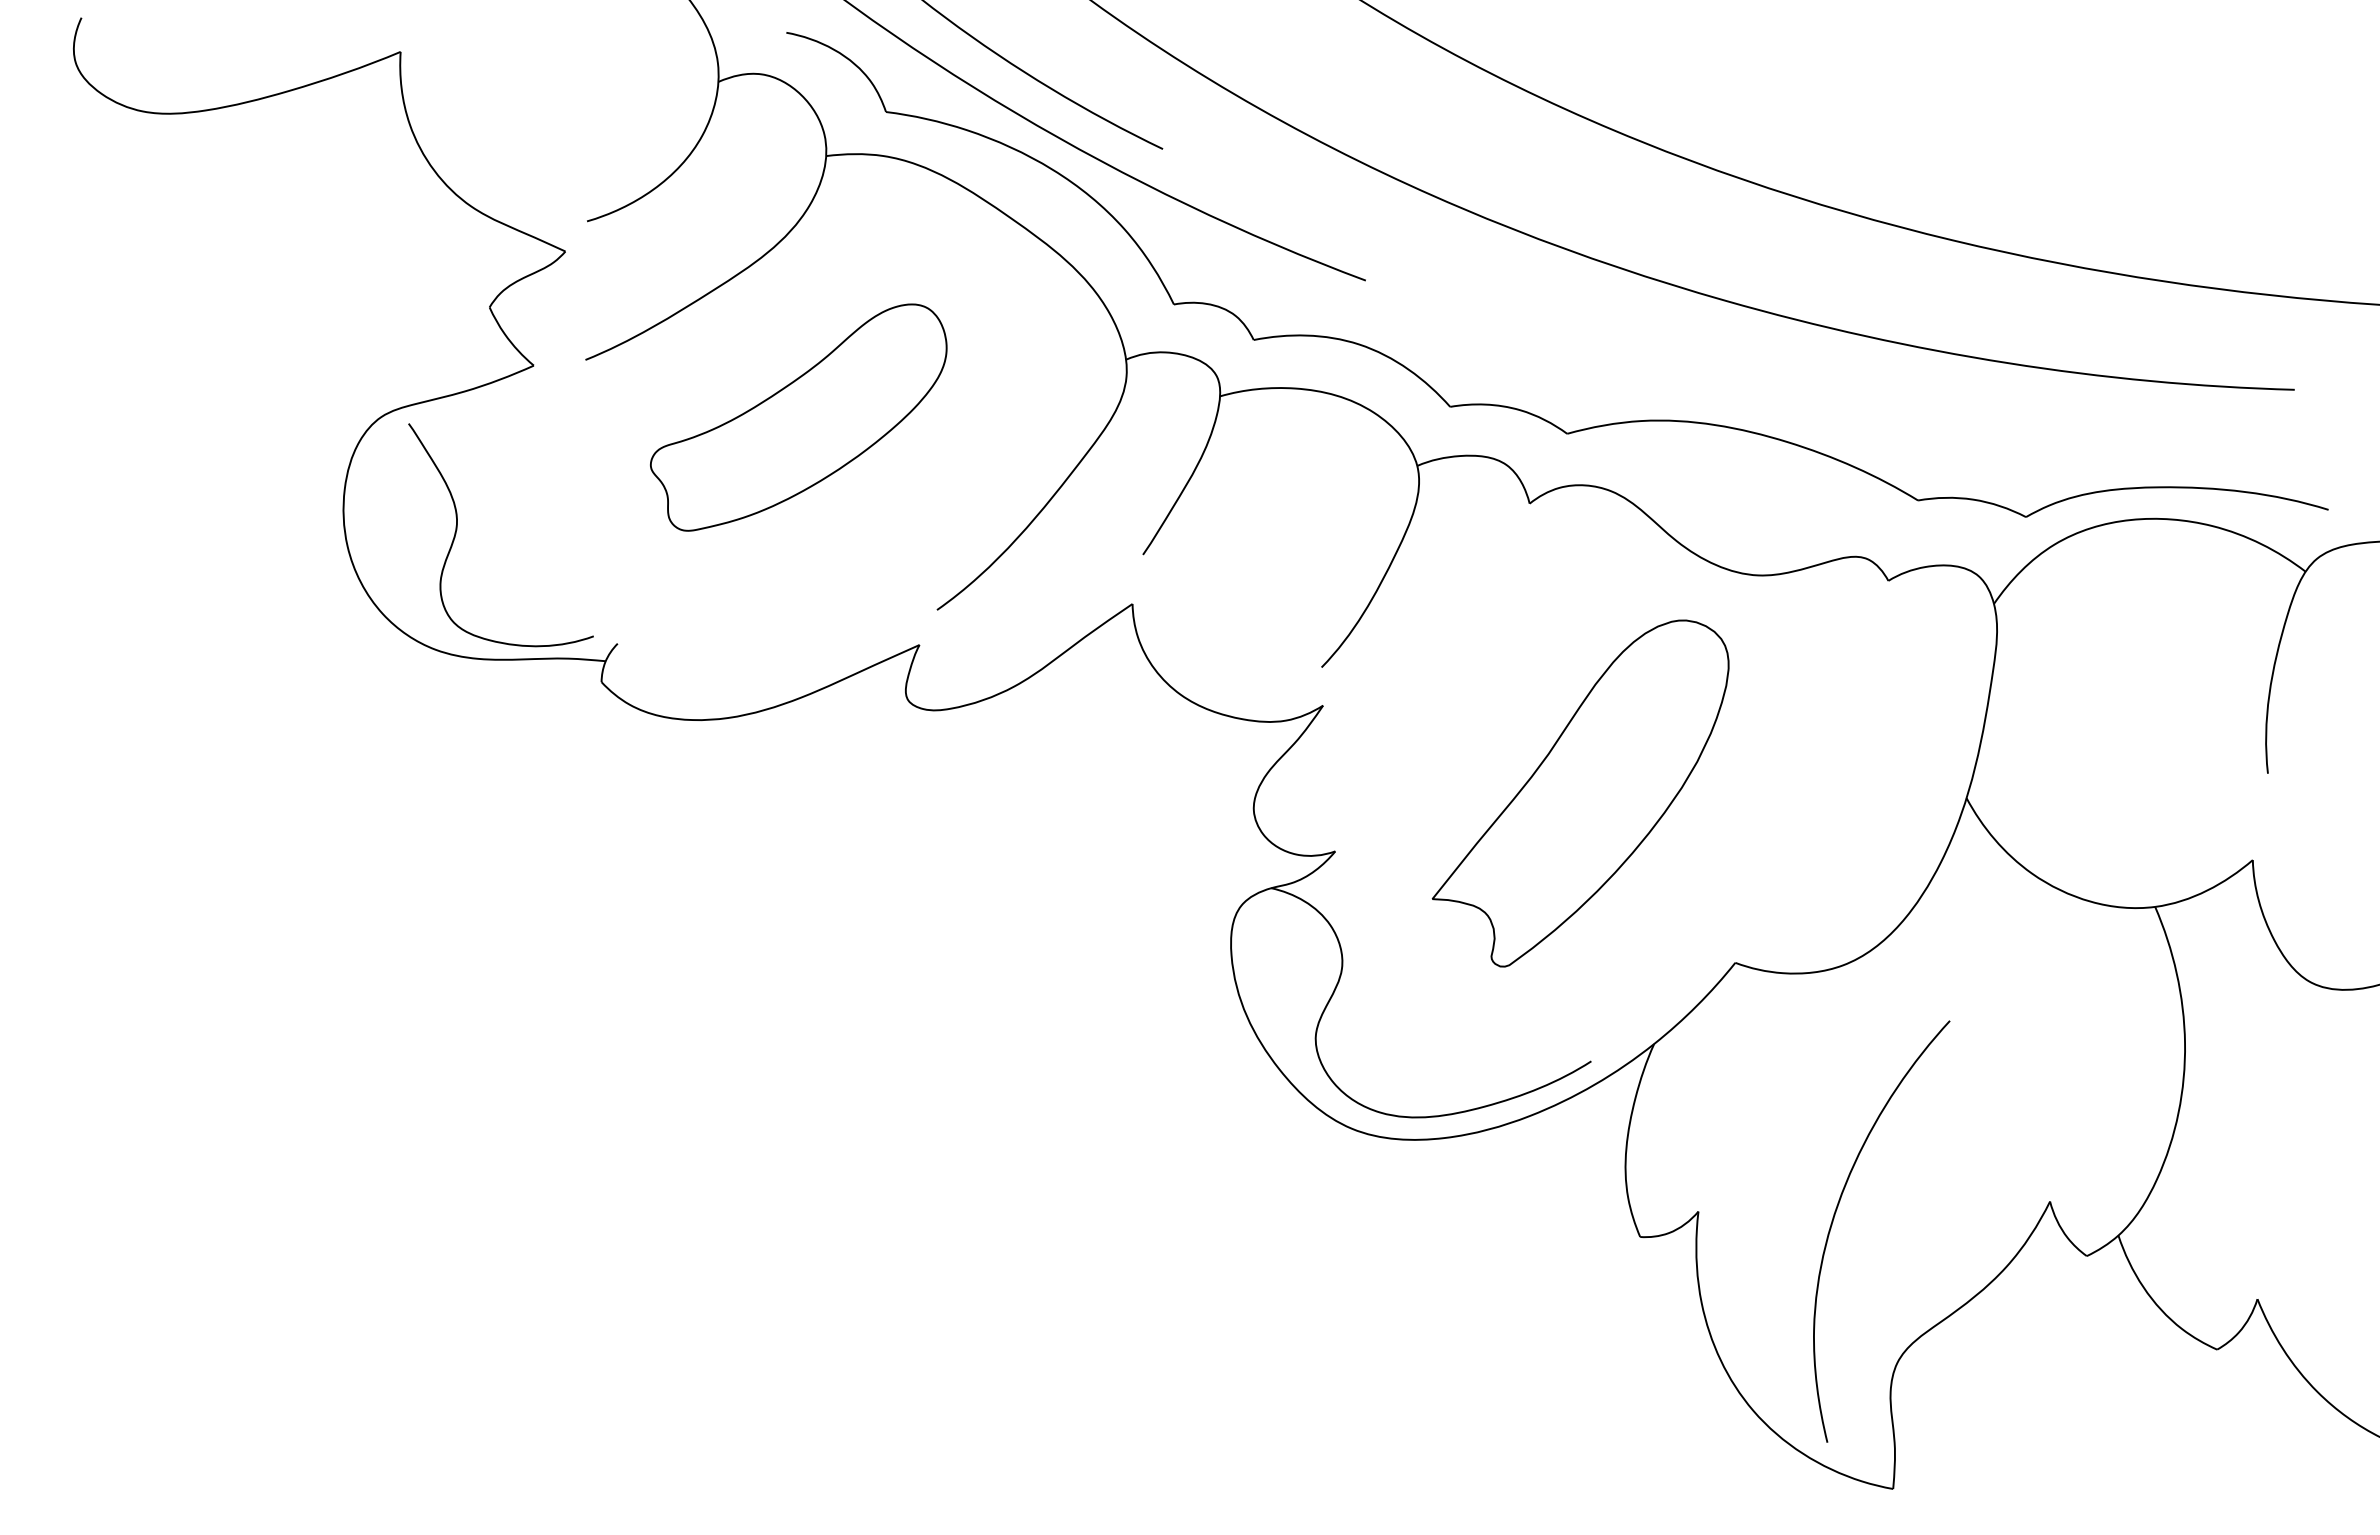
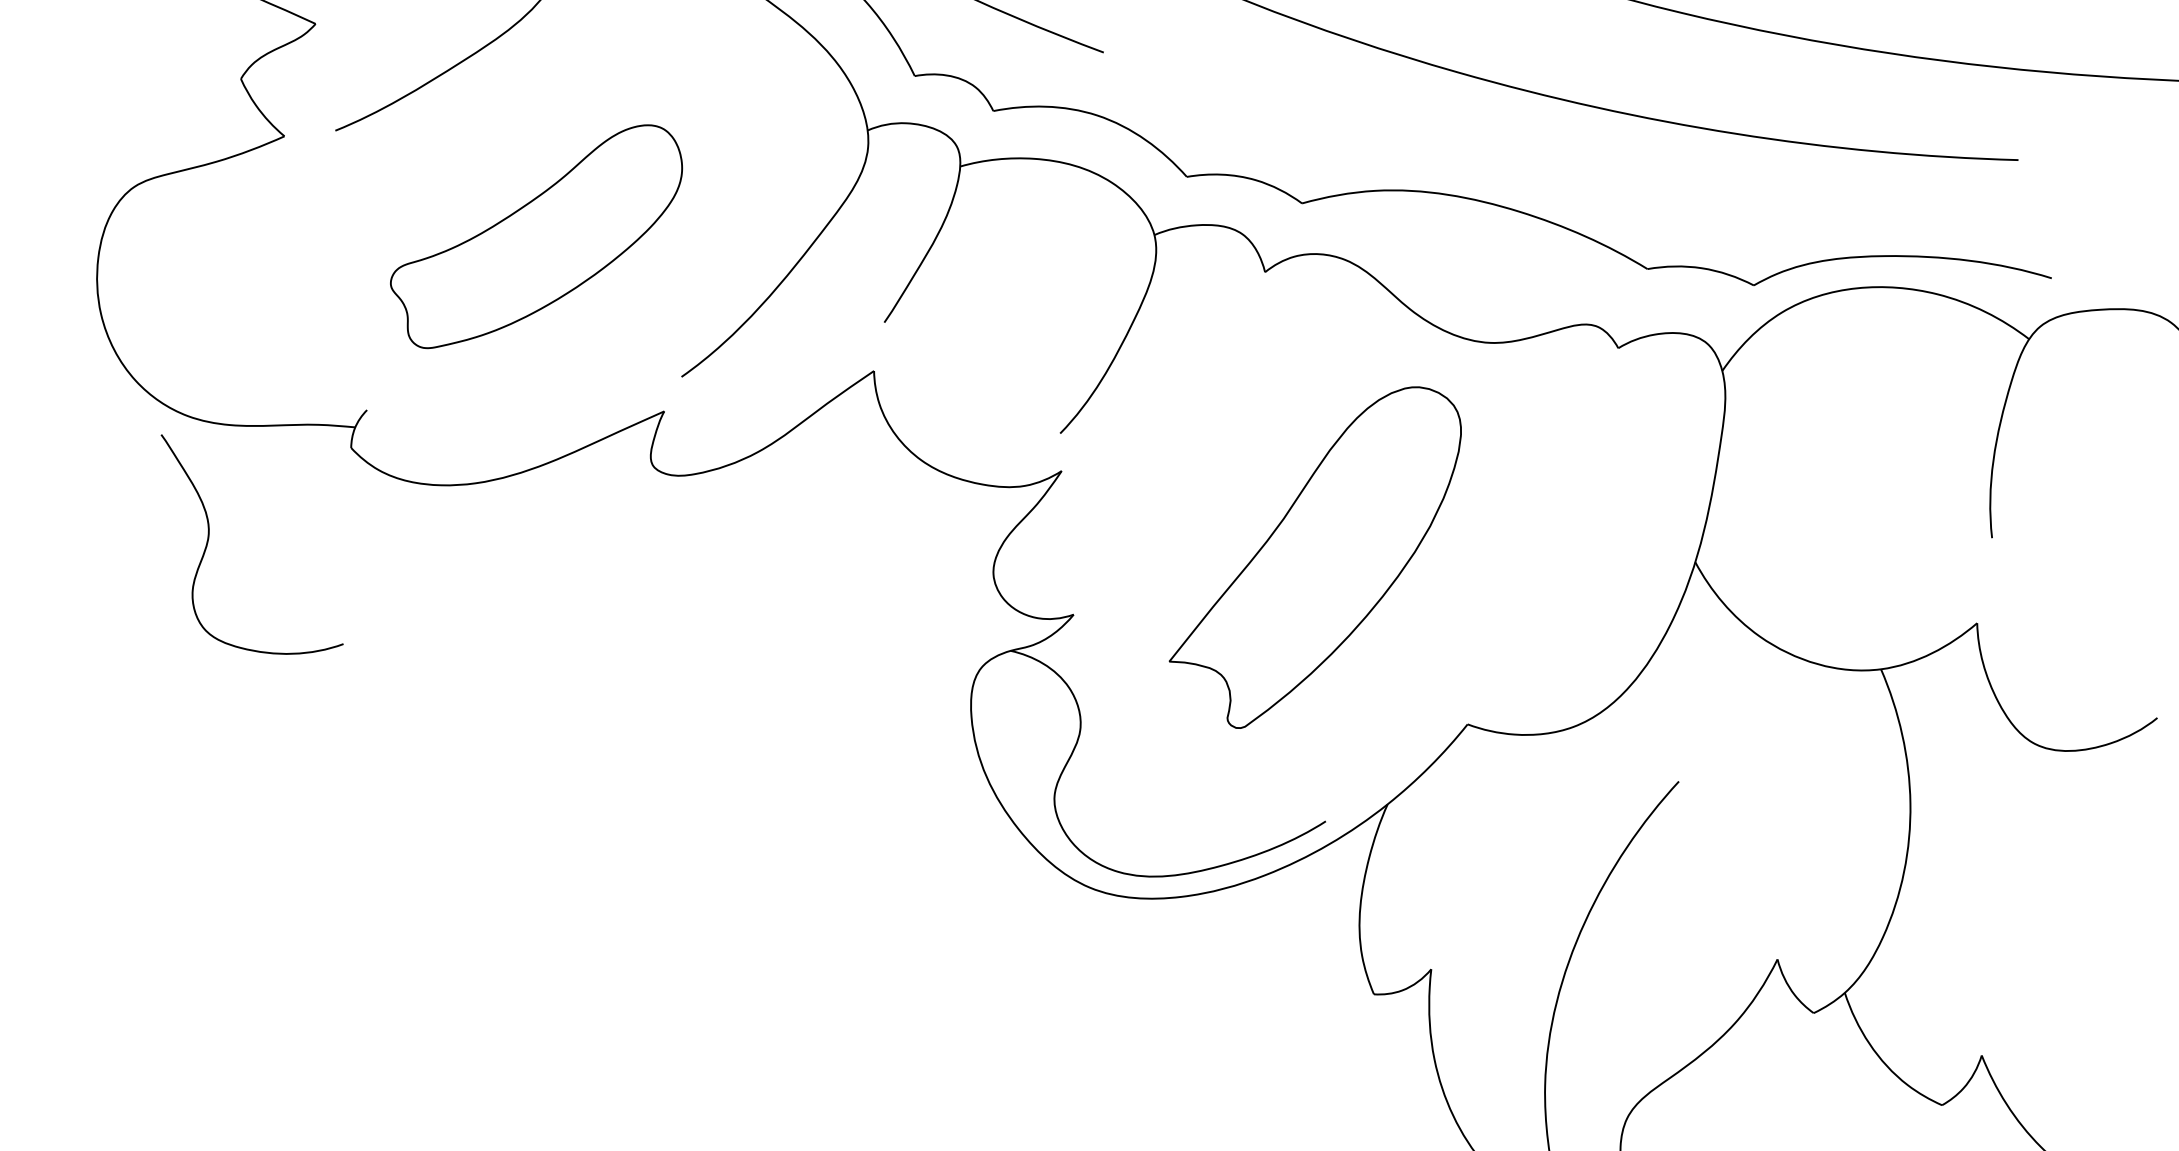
part: (798, 417) -> (536, 236), moved
curve: (457, 530) -> (209, 539), moved

